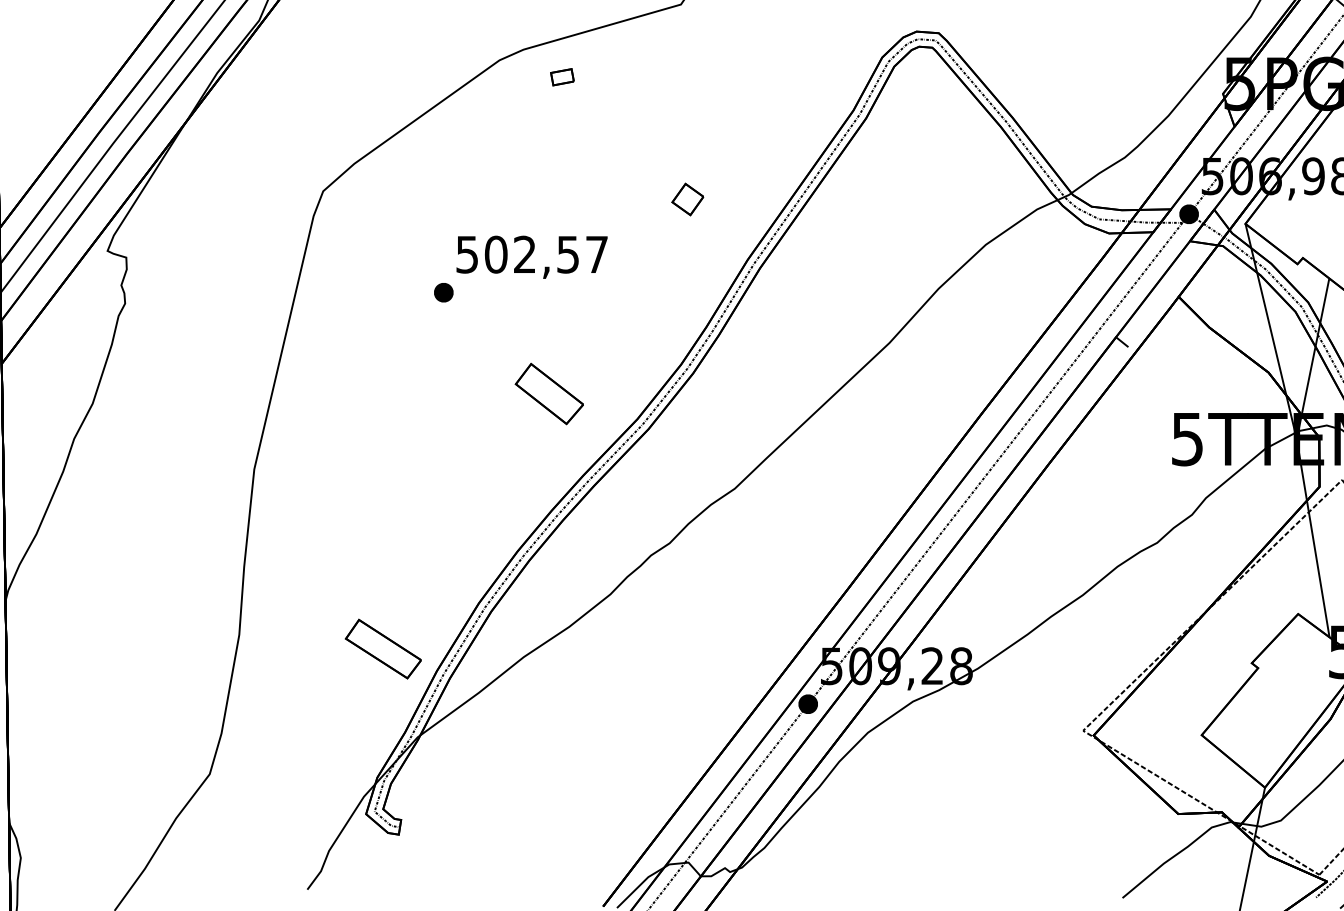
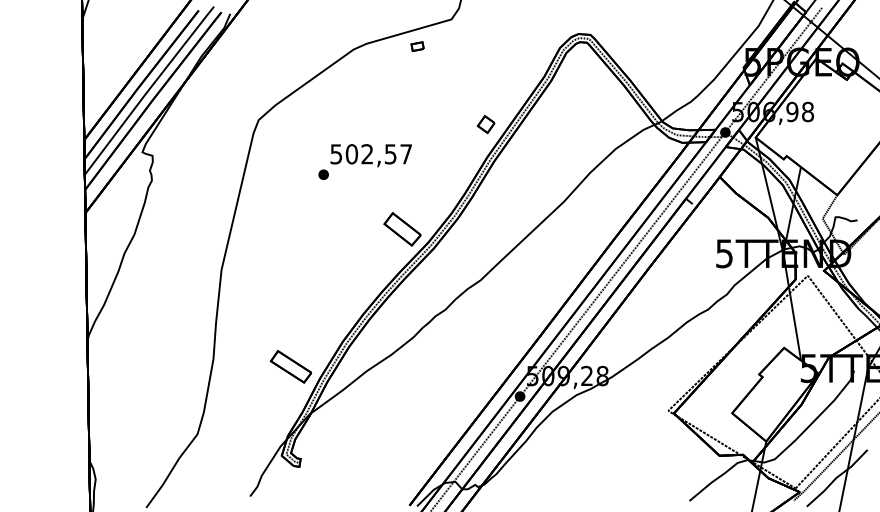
part: (562, 76) -> (417, 46), moved
part: (686, 199) -> (485, 124), moved
part: (549, 394) -> (402, 229), moved

